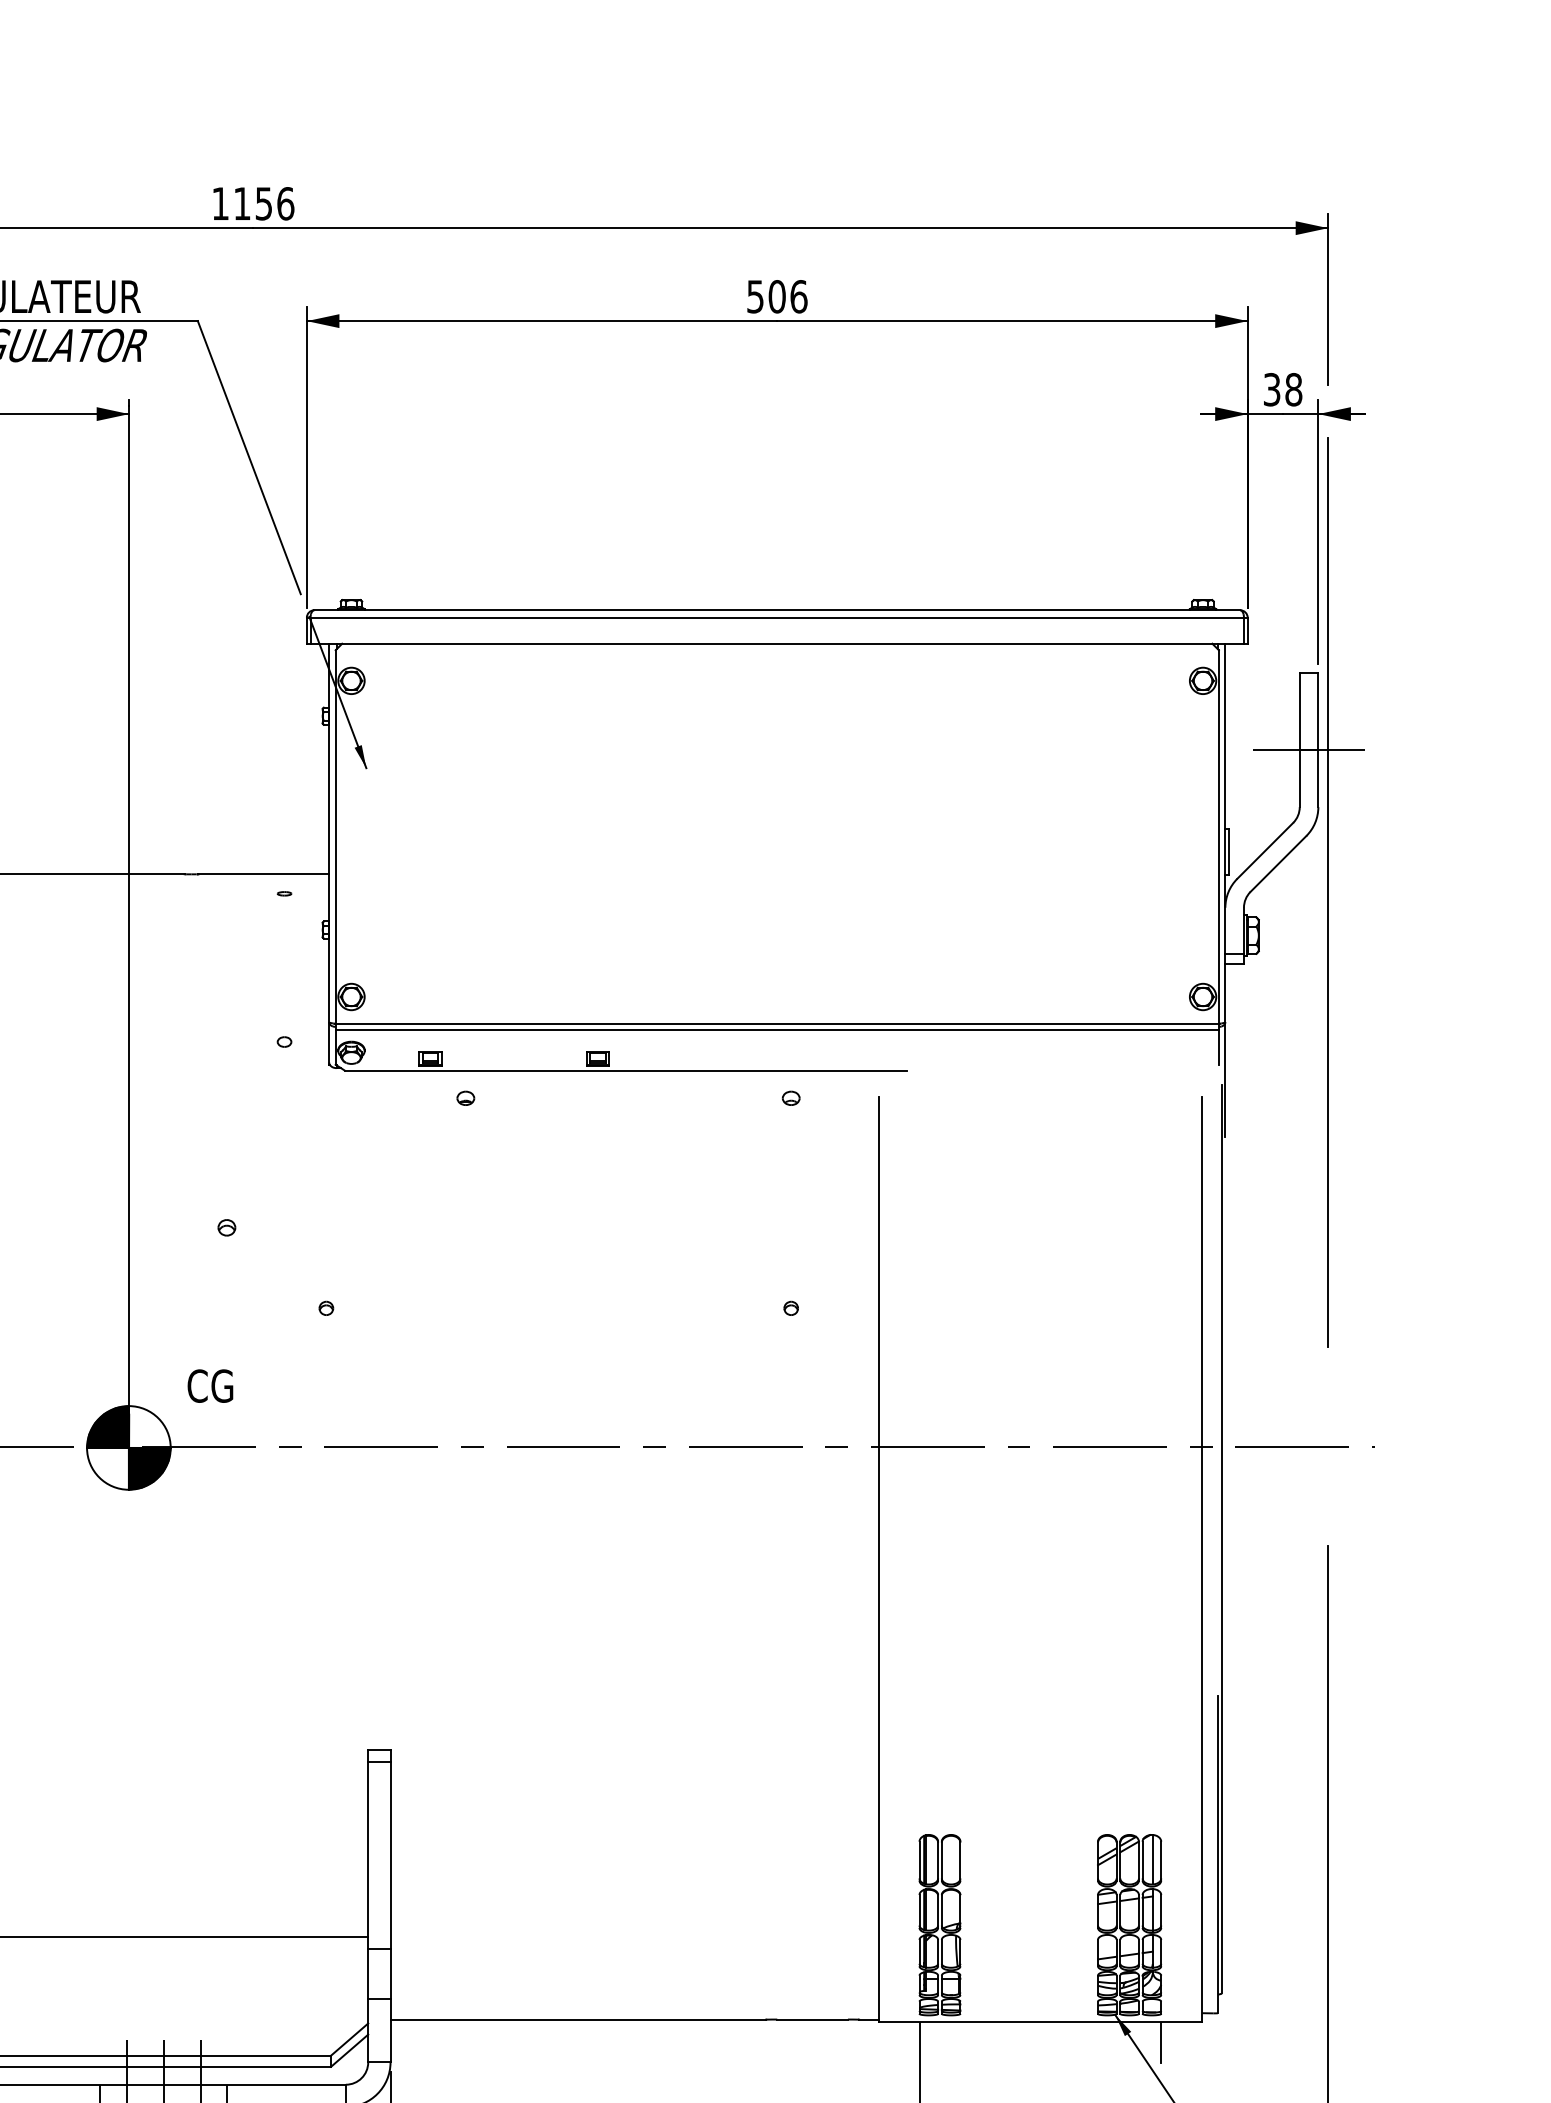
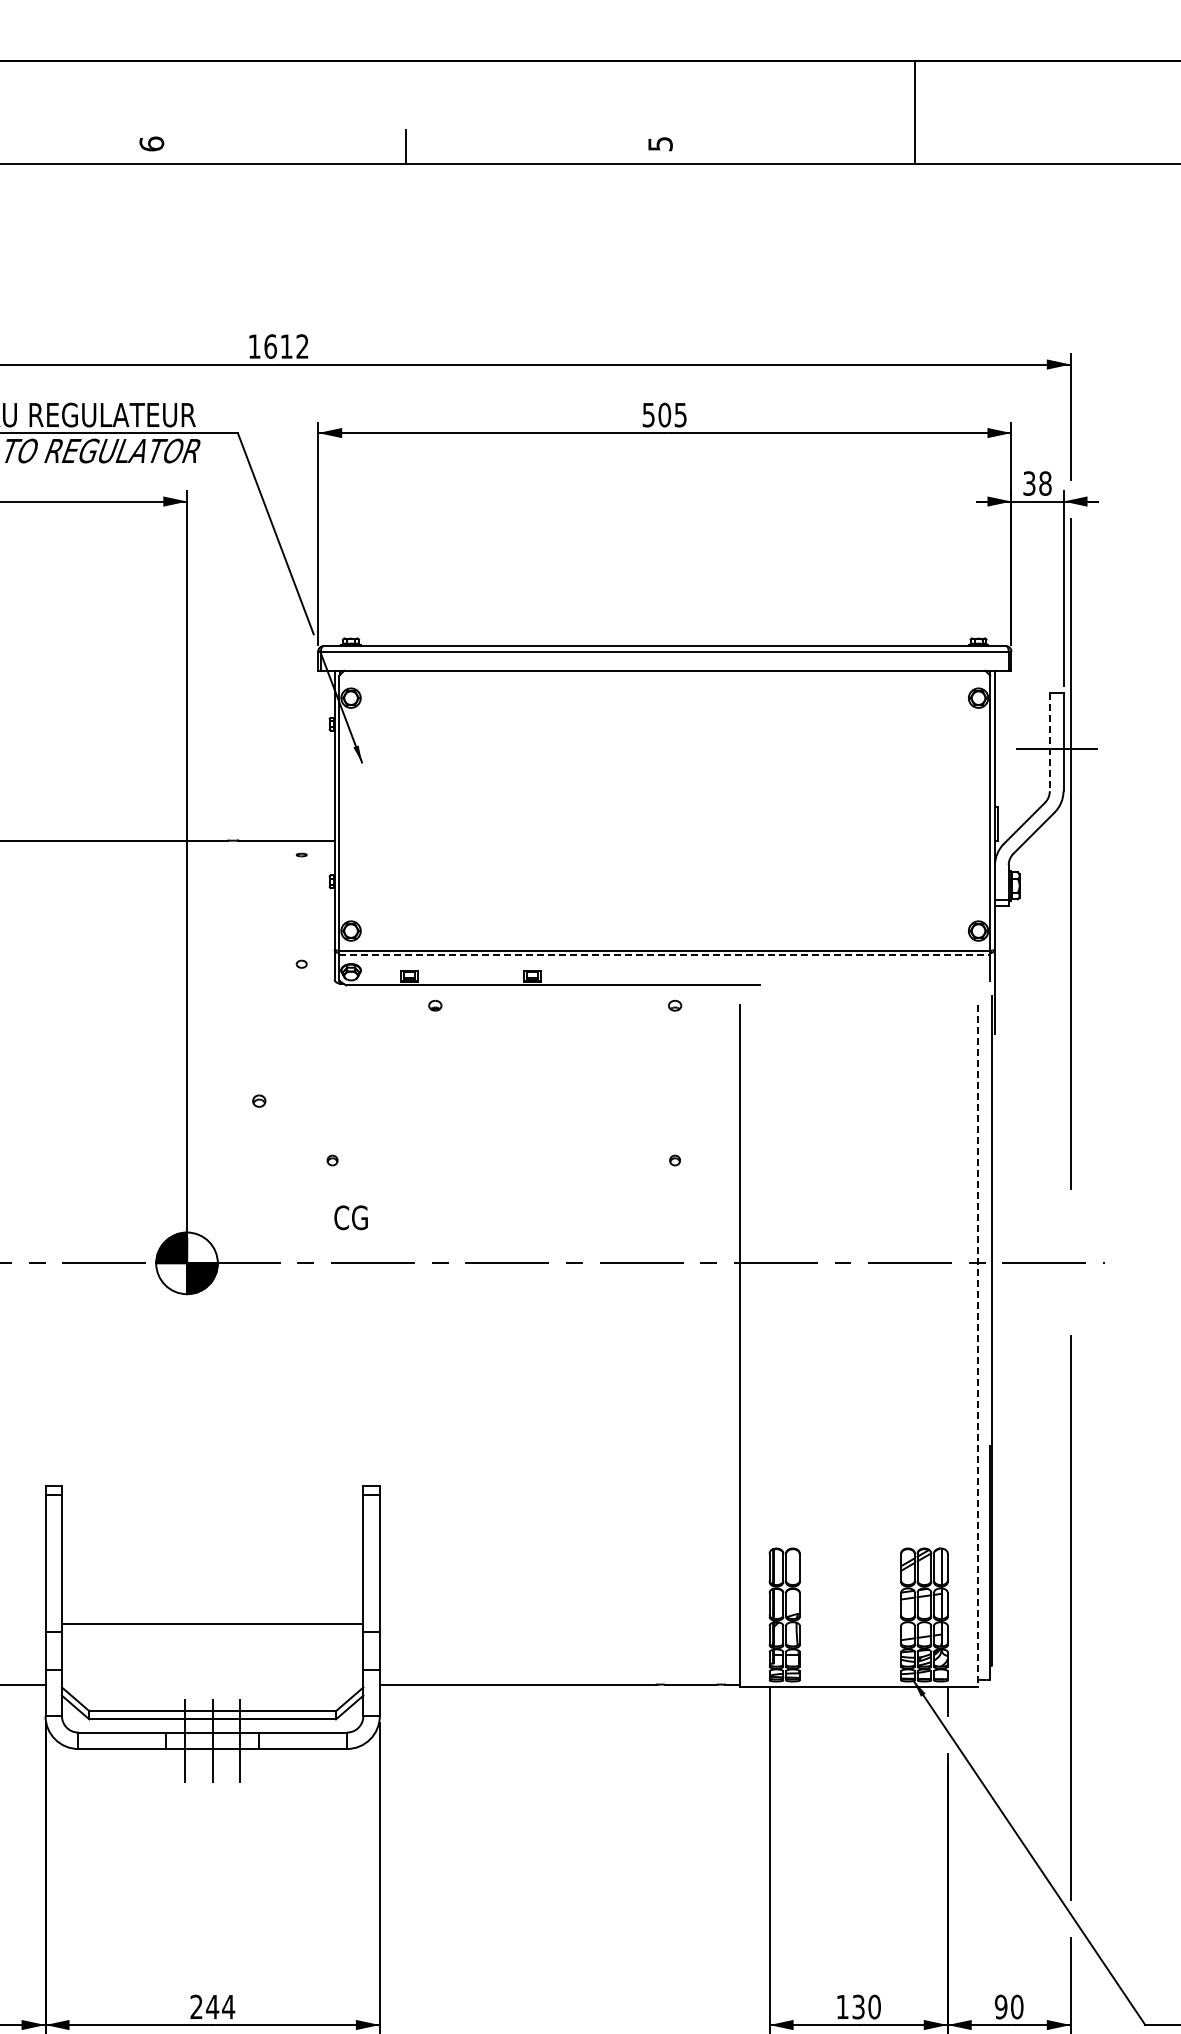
text: (263, 203) -> (286, 346), 1156 -> 1612
text: (798, 295) -> (680, 414), 506 -> 505
line: (1299, 741) -> (1049, 742), solid -> dashed
line: (778, 1030) -> (665, 955), solid -> dashed
text: (209, 1385) -> (350, 1217), moved
line: (1201, 1560) -> (977, 1346), solid -> dashed

